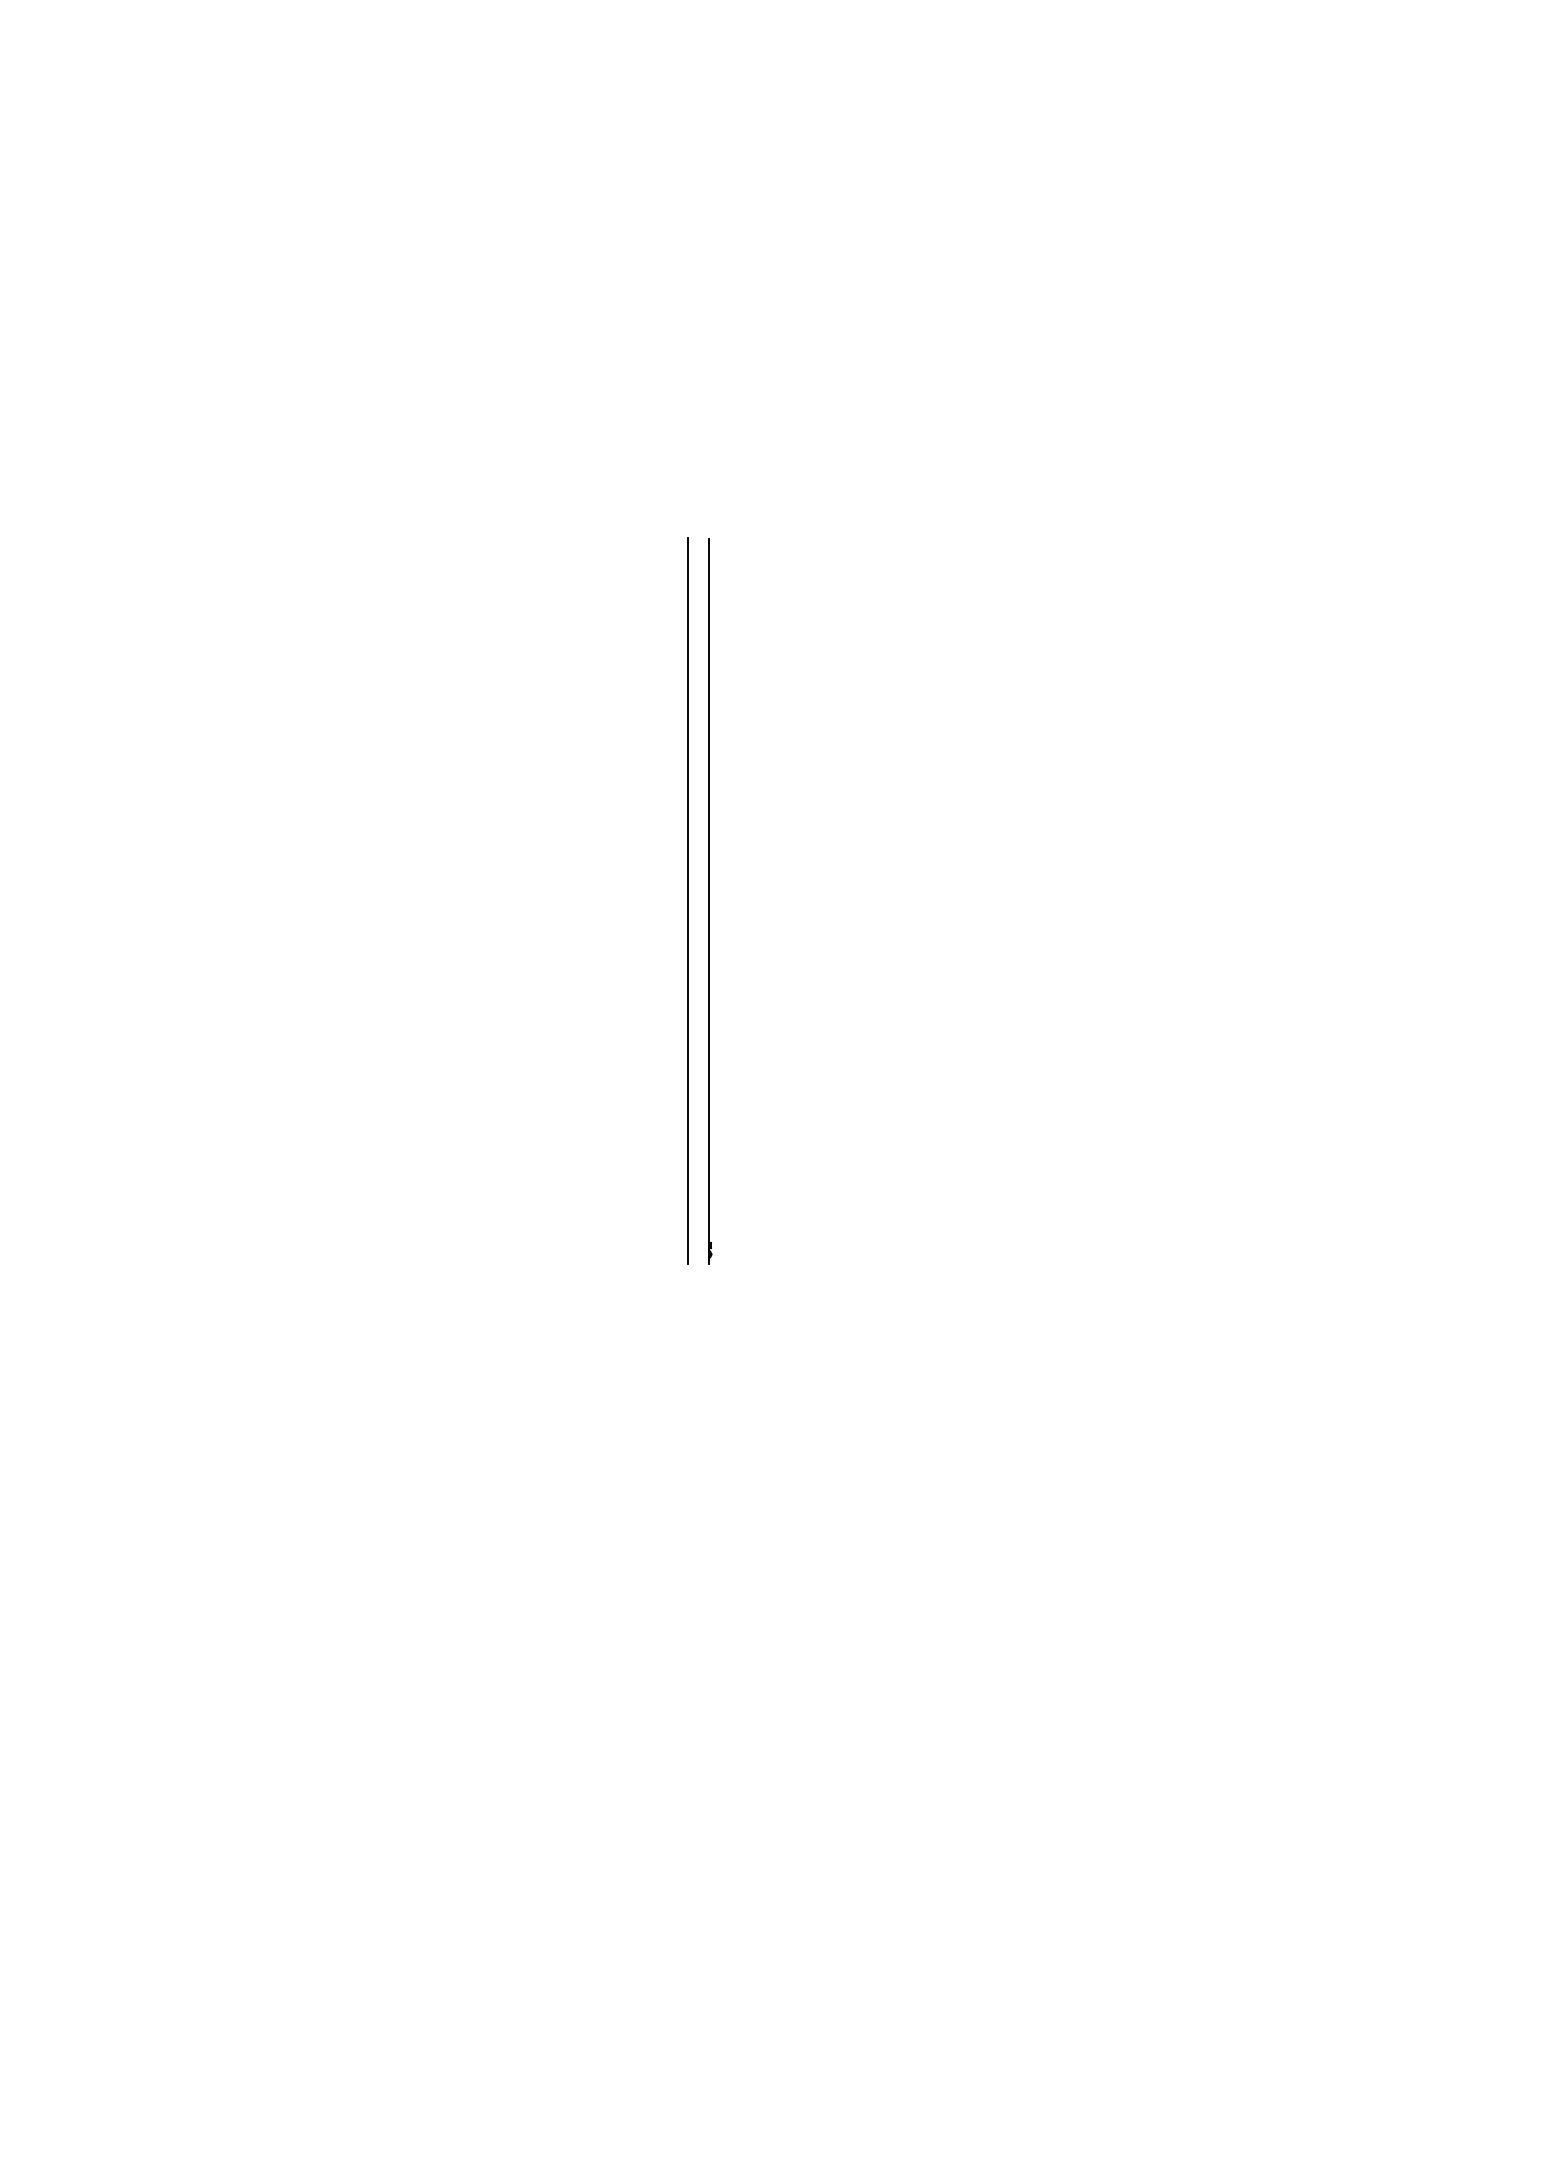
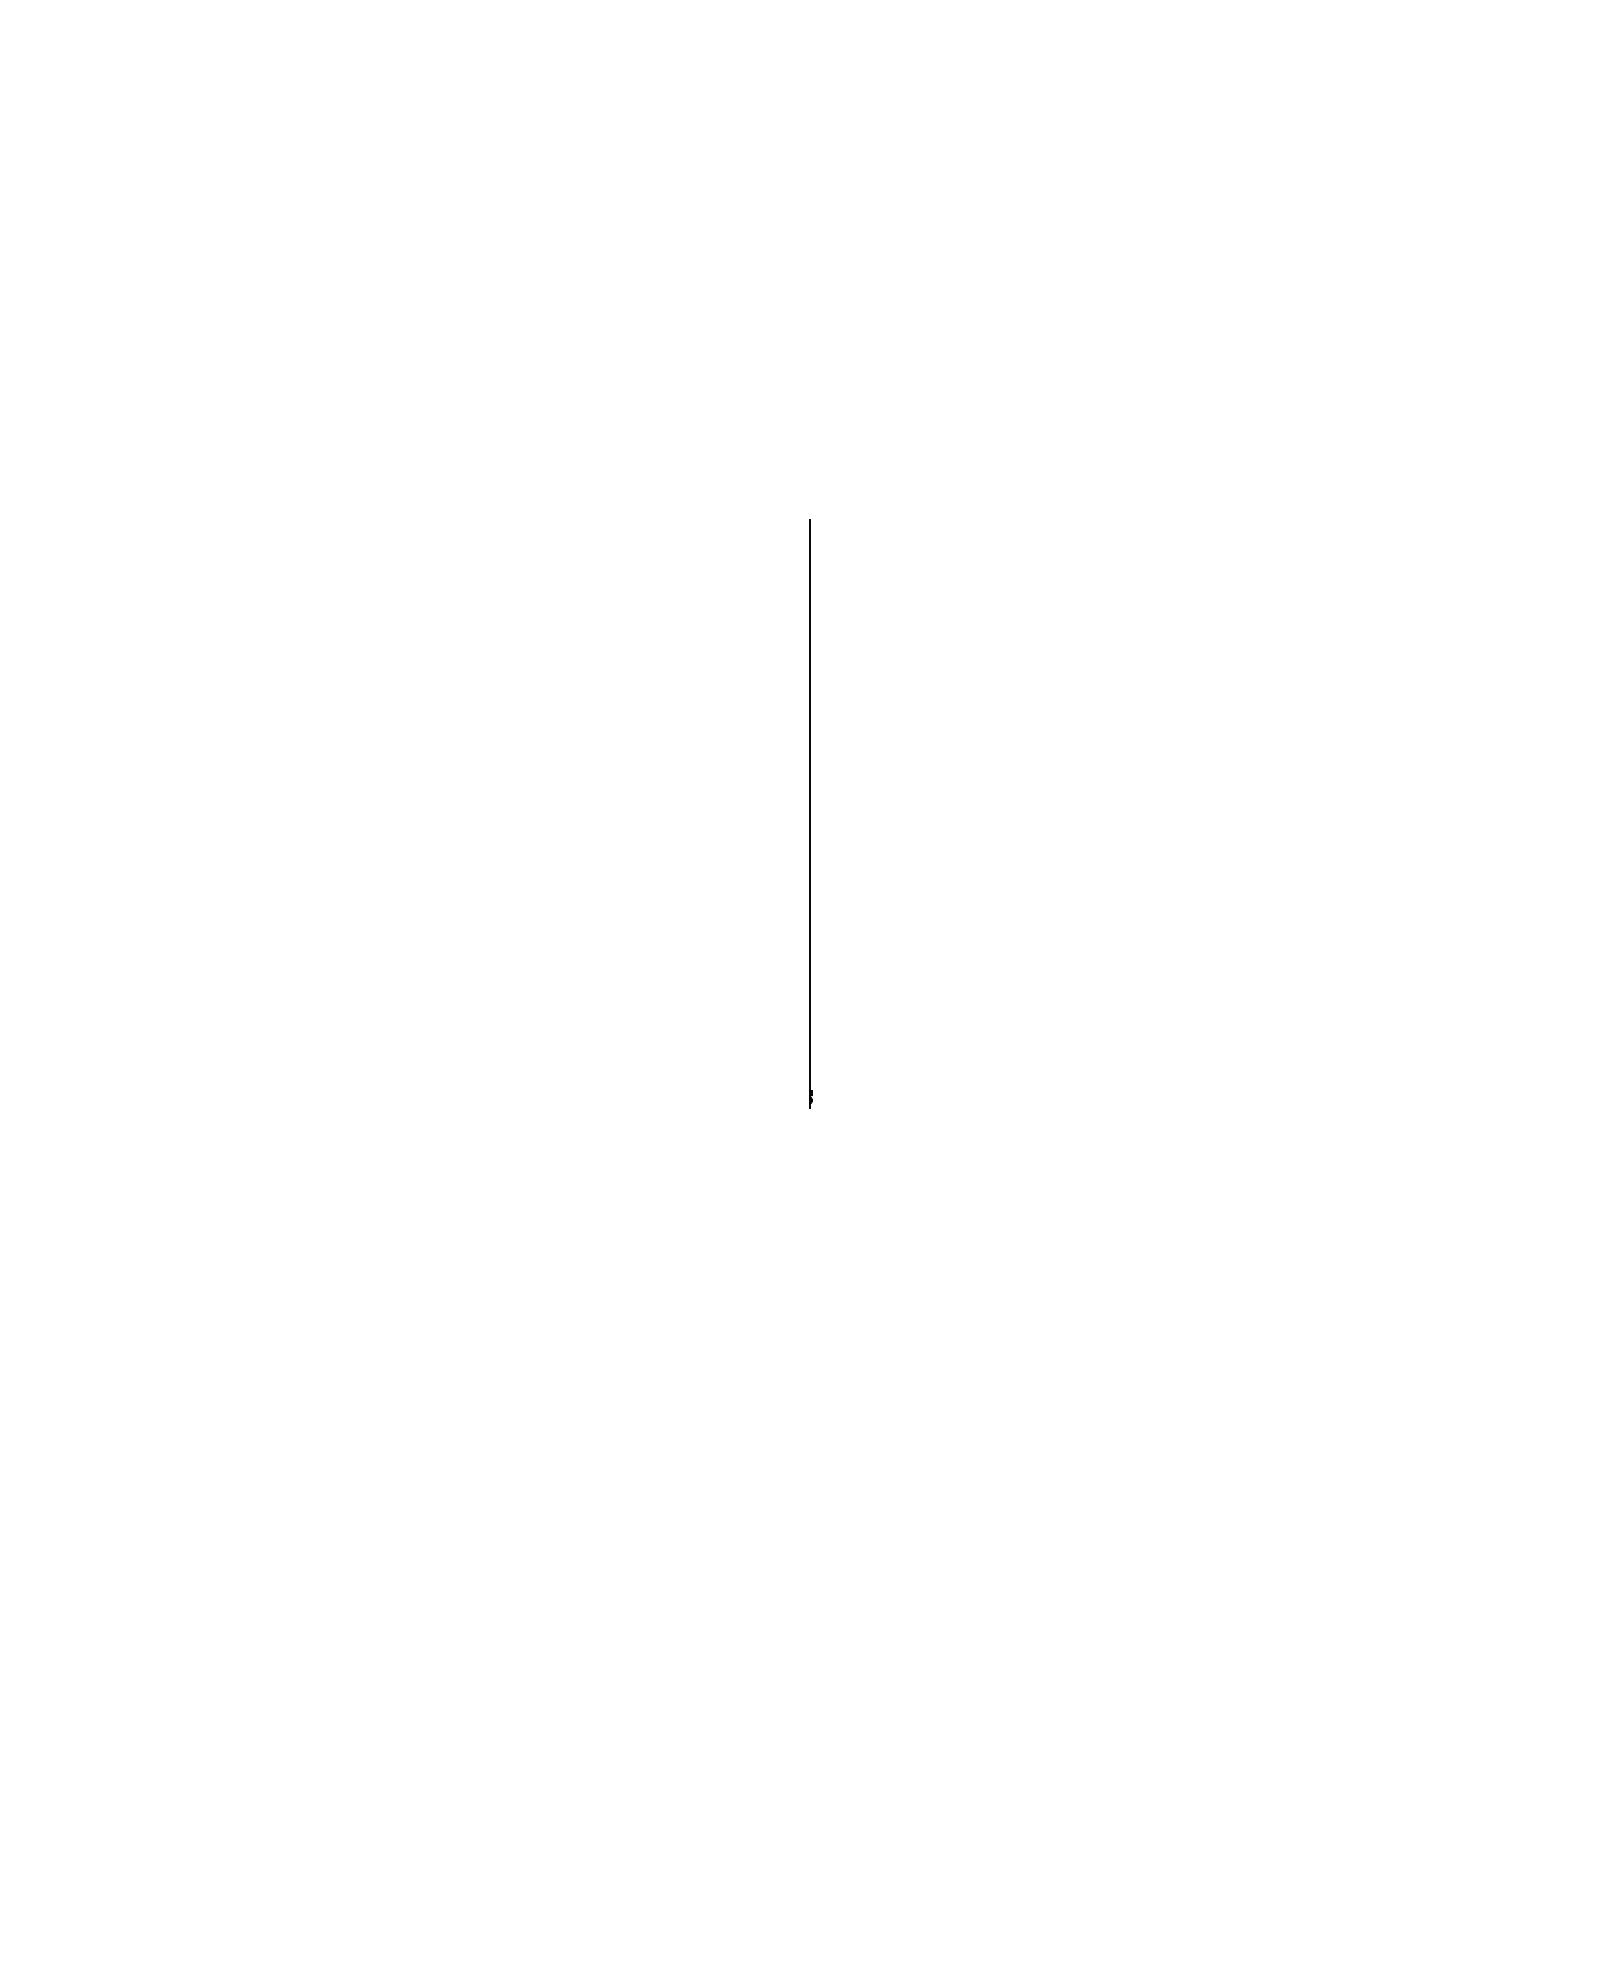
line: (687, 900) -> (792, 813), removed

